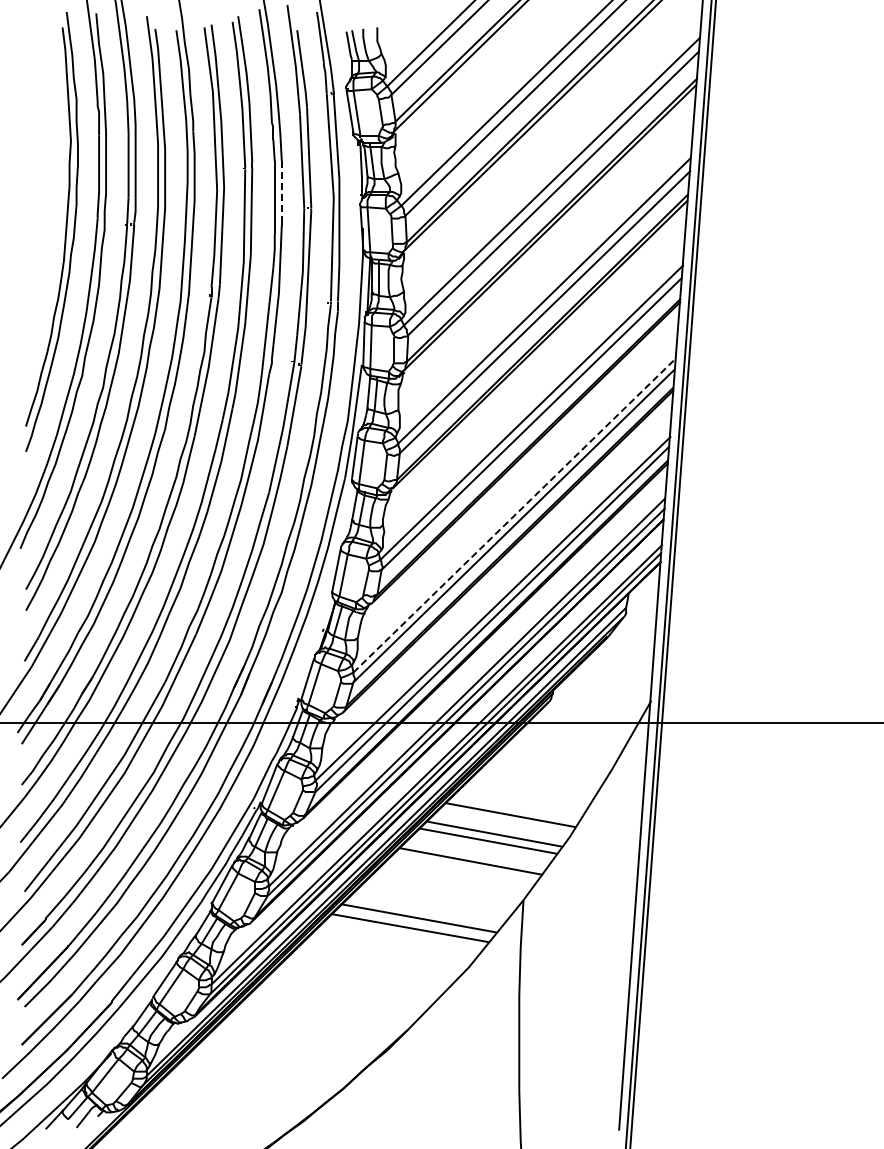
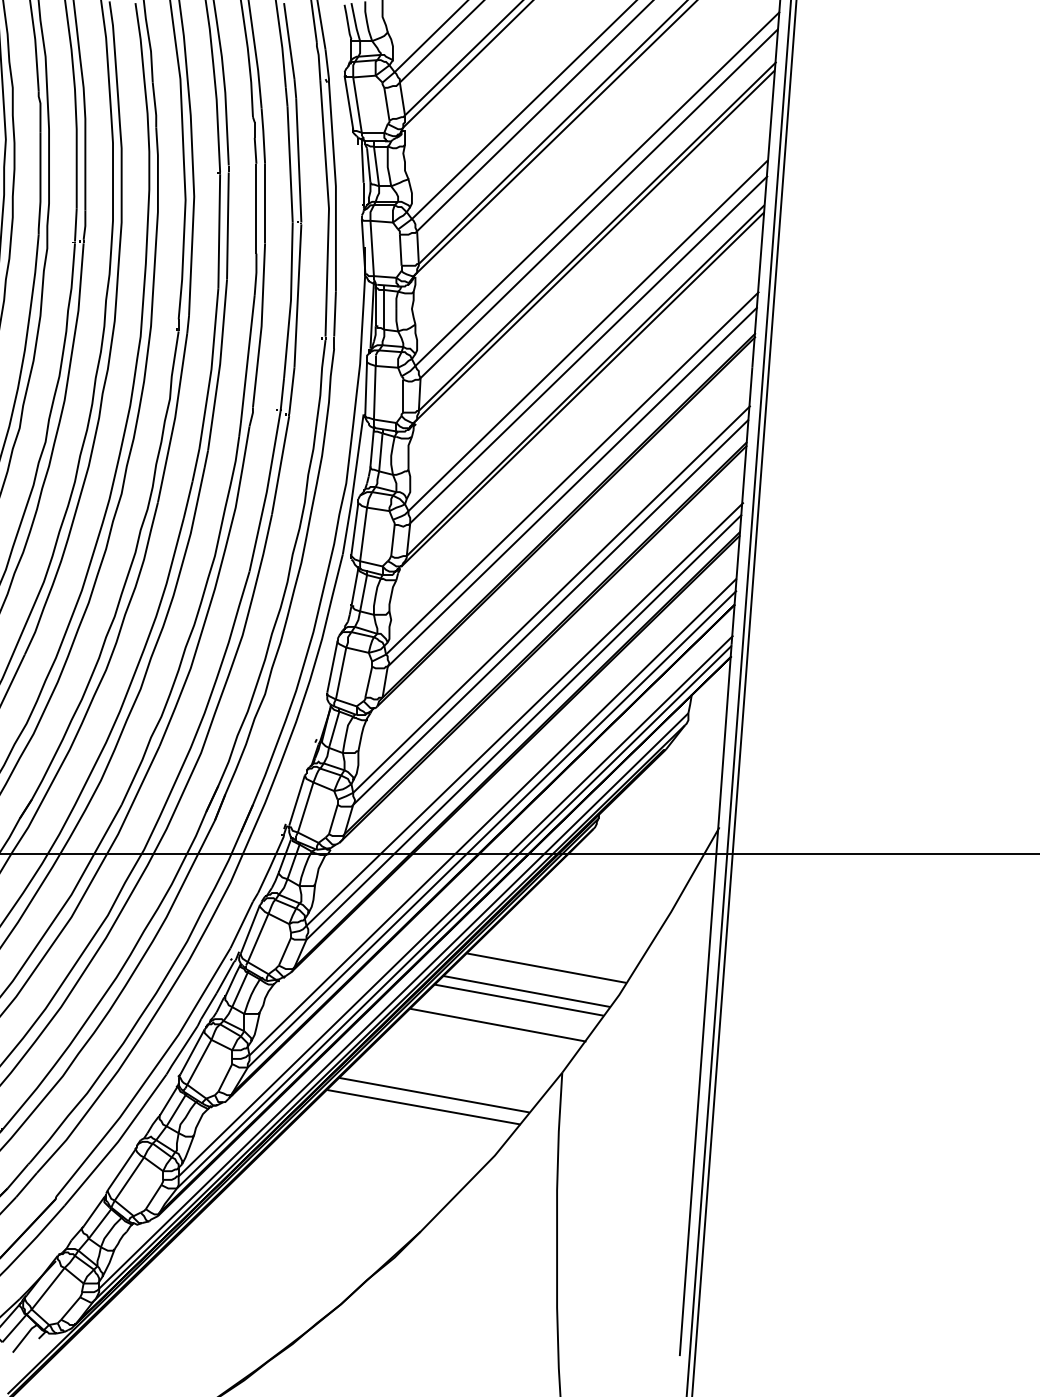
line: (281, 194) -> (264, 205), dashed -> solid
line: (515, 515) -> (552, 599), dashed -> solid

